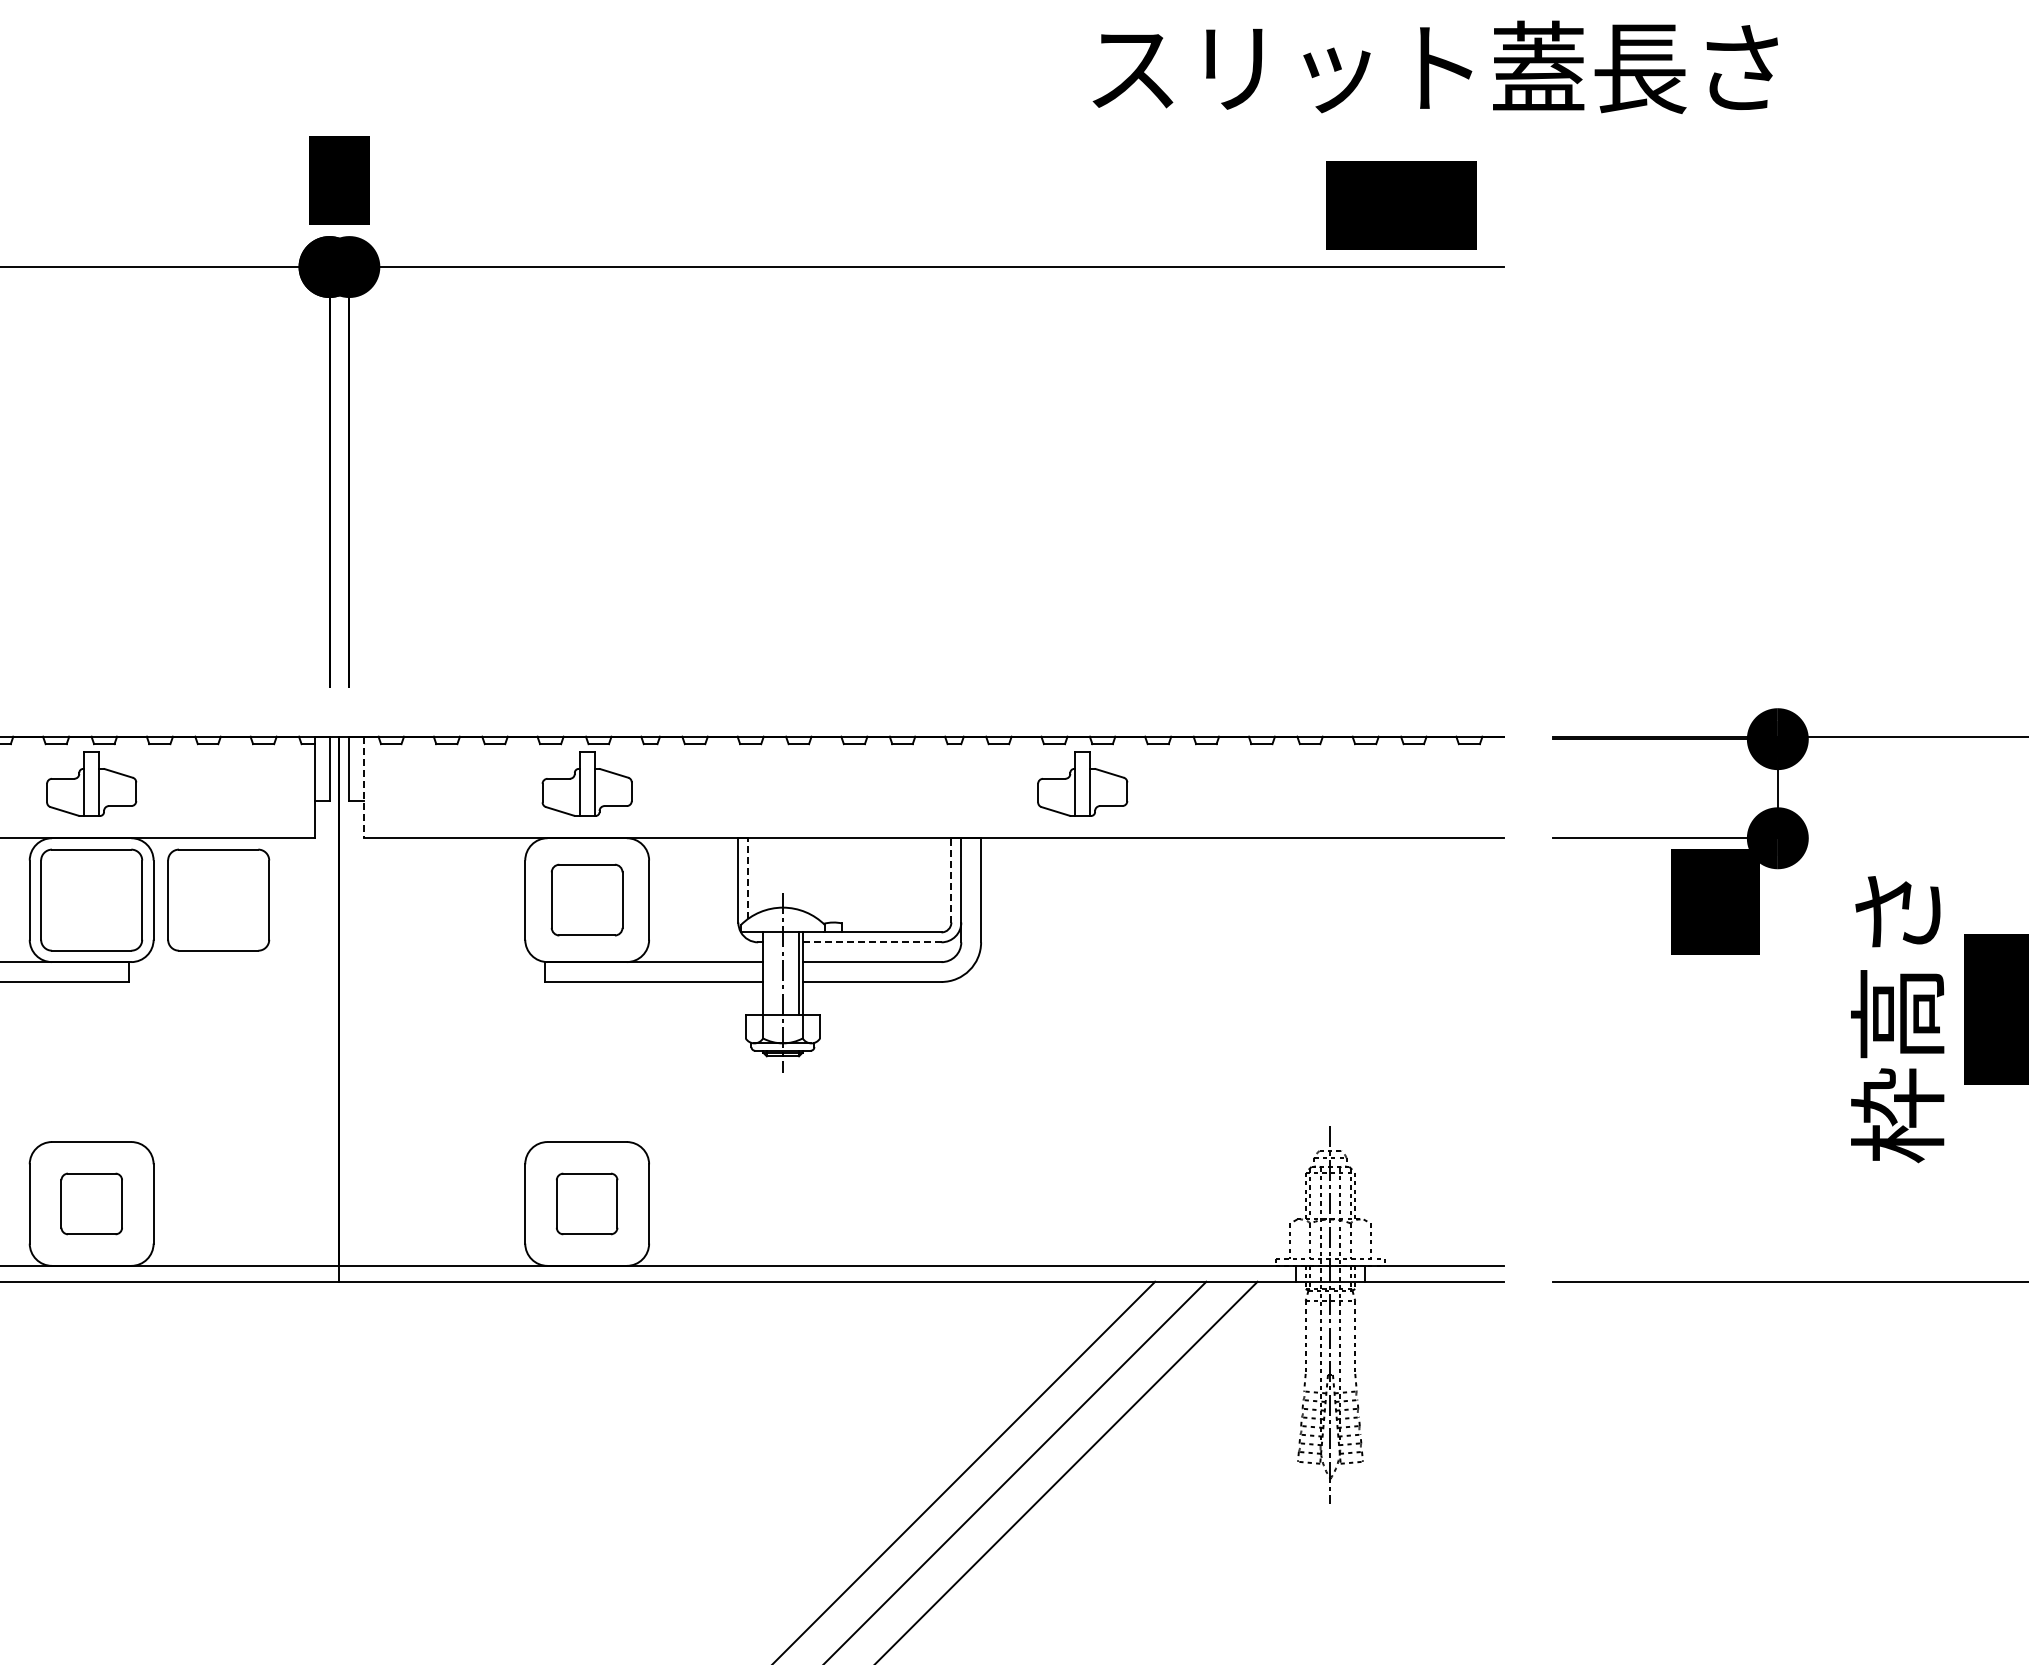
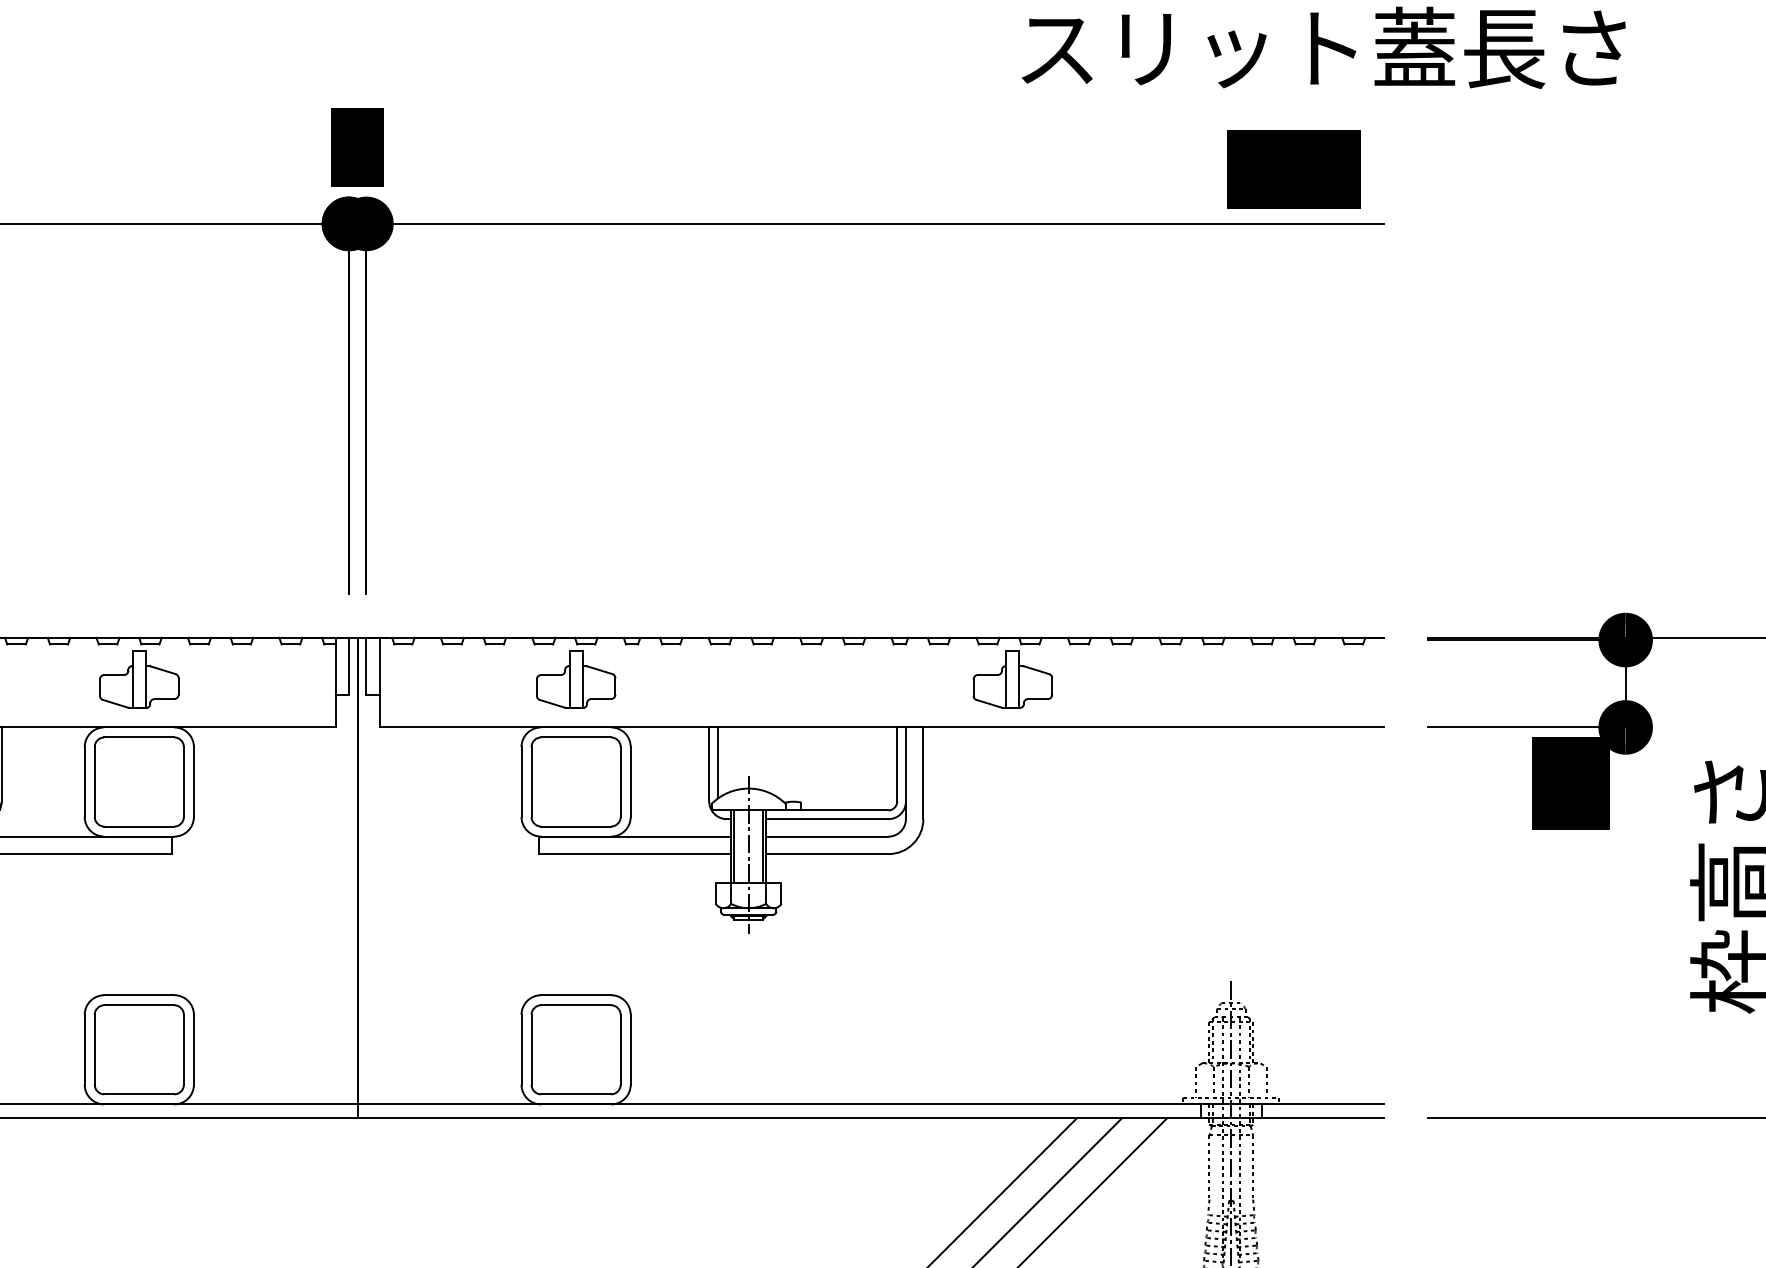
line: (364, 787) -> (379, 682), dashed -> solid
line: (748, 878) -> (718, 762), dashed -> solid
line: (951, 879) -> (897, 763), dashed -> solid
part: (218, 899) -> (251, 781), removed
part: (586, 899) -> (575, 781), size x1.43
line: (872, 942) -> (827, 819), dashed -> solid
line: (766, 973) -> (734, 846), added
part: (91, 1203) -> (139, 1049), size x1.67
part: (586, 1203) -> (575, 1049), size x1.67

